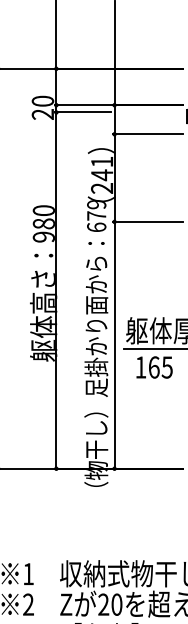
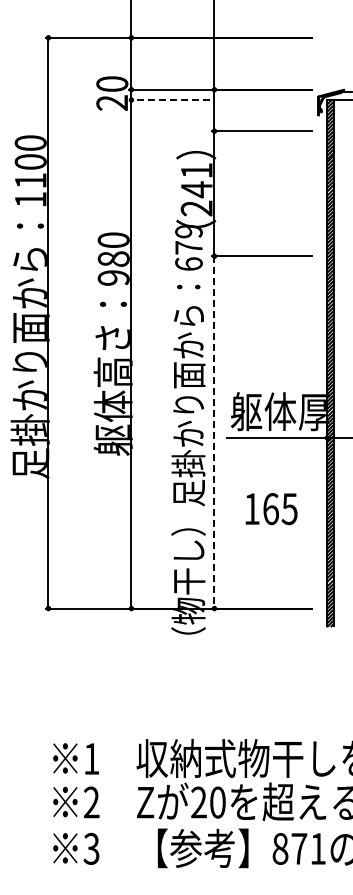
line: (83, 112) -> (169, 100), solid -> dashed
line: (114, 345) -> (214, 432), solid -> dashed
text: (154, 367) -> (271, 509), moved

